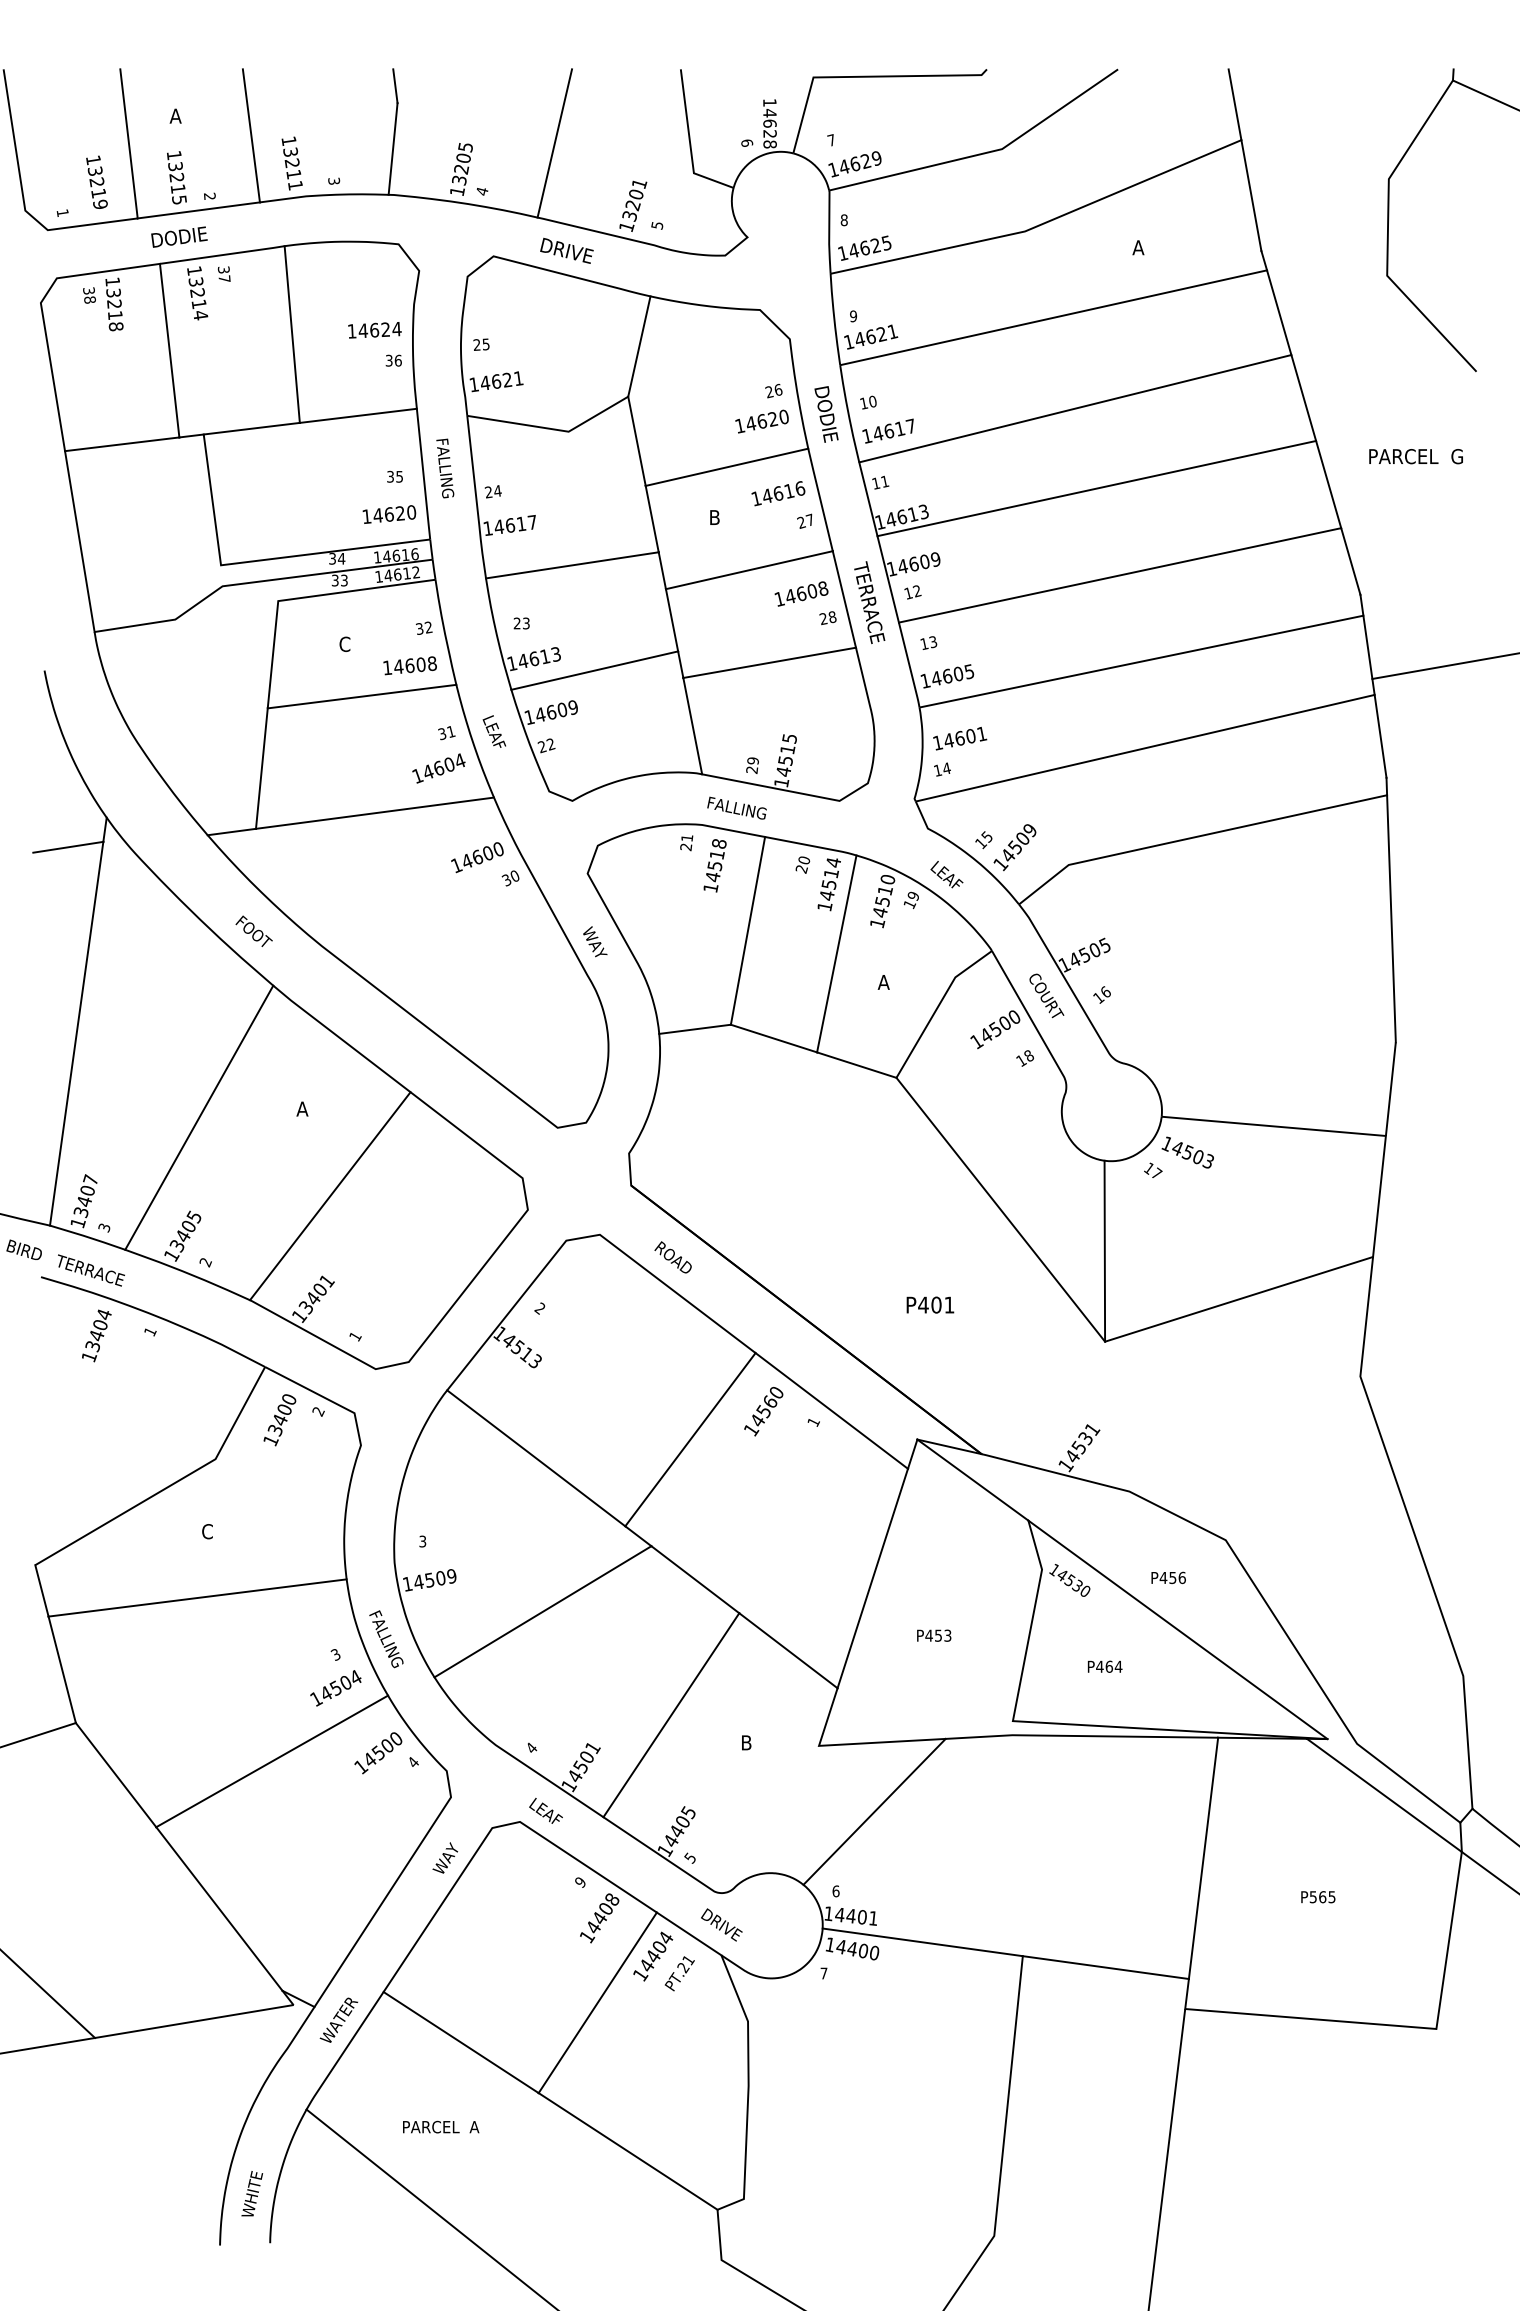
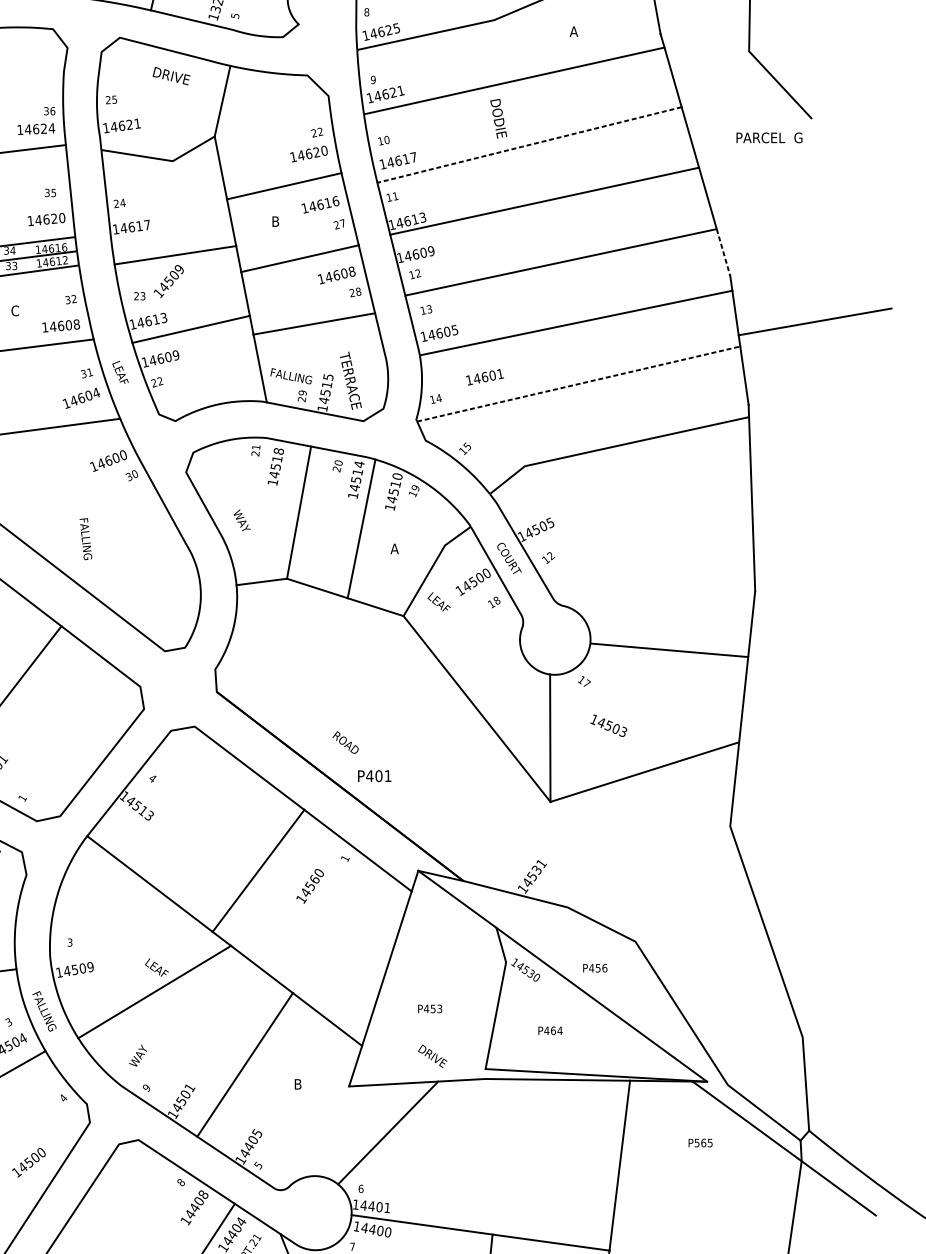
text: (566, 250) -> (171, 75), moved
text: (374, 330) -> (36, 129), moved
text: (778, 389) -> (320, 131), 26 -> 22
line: (1074, 408) -> (528, 144), solid -> dashed
text: (826, 414) -> (498, 118), moved
text: (1415, 456) -> (769, 137), moved
text: (445, 468) -> (86, 539), moved
line: (1350, 561) -> (723, 252), solid -> dashed
text: (869, 602) -> (350, 380), moved
text: (960, 738) -> (485, 377), moved
line: (1145, 748) -> (578, 384), solid -> dashed
text: (736, 807) -> (290, 375), moved
text: (1014, 847) -> (168, 281), moved
text: (946, 874) -> (438, 601), moved
text: (595, 941) -> (242, 520), moved
text: (1105, 992) -> (550, 556), 16 -> 12
text: (1187, 1152) -> (608, 725), moved
text: (672, 1257) -> (345, 742), moved
text: (930, 1304) -> (374, 775), moved
text: (539, 1308) -> (152, 778), 2 -> 4
text: (763, 1411) -> (309, 886), moved
text: (531, 1747) -> (146, 1087), 4 -> 9
text: (378, 1753) -> (29, 1162), moved
text: (545, 1810) -> (156, 967), moved
text: (444, 1857) -> (137, 1055), moved
text: (580, 1882) -> (181, 1182), 9 -> 8
text: (1318, 1897) -> (700, 1143), moved
text: (721, 1924) -> (432, 1055), moved

